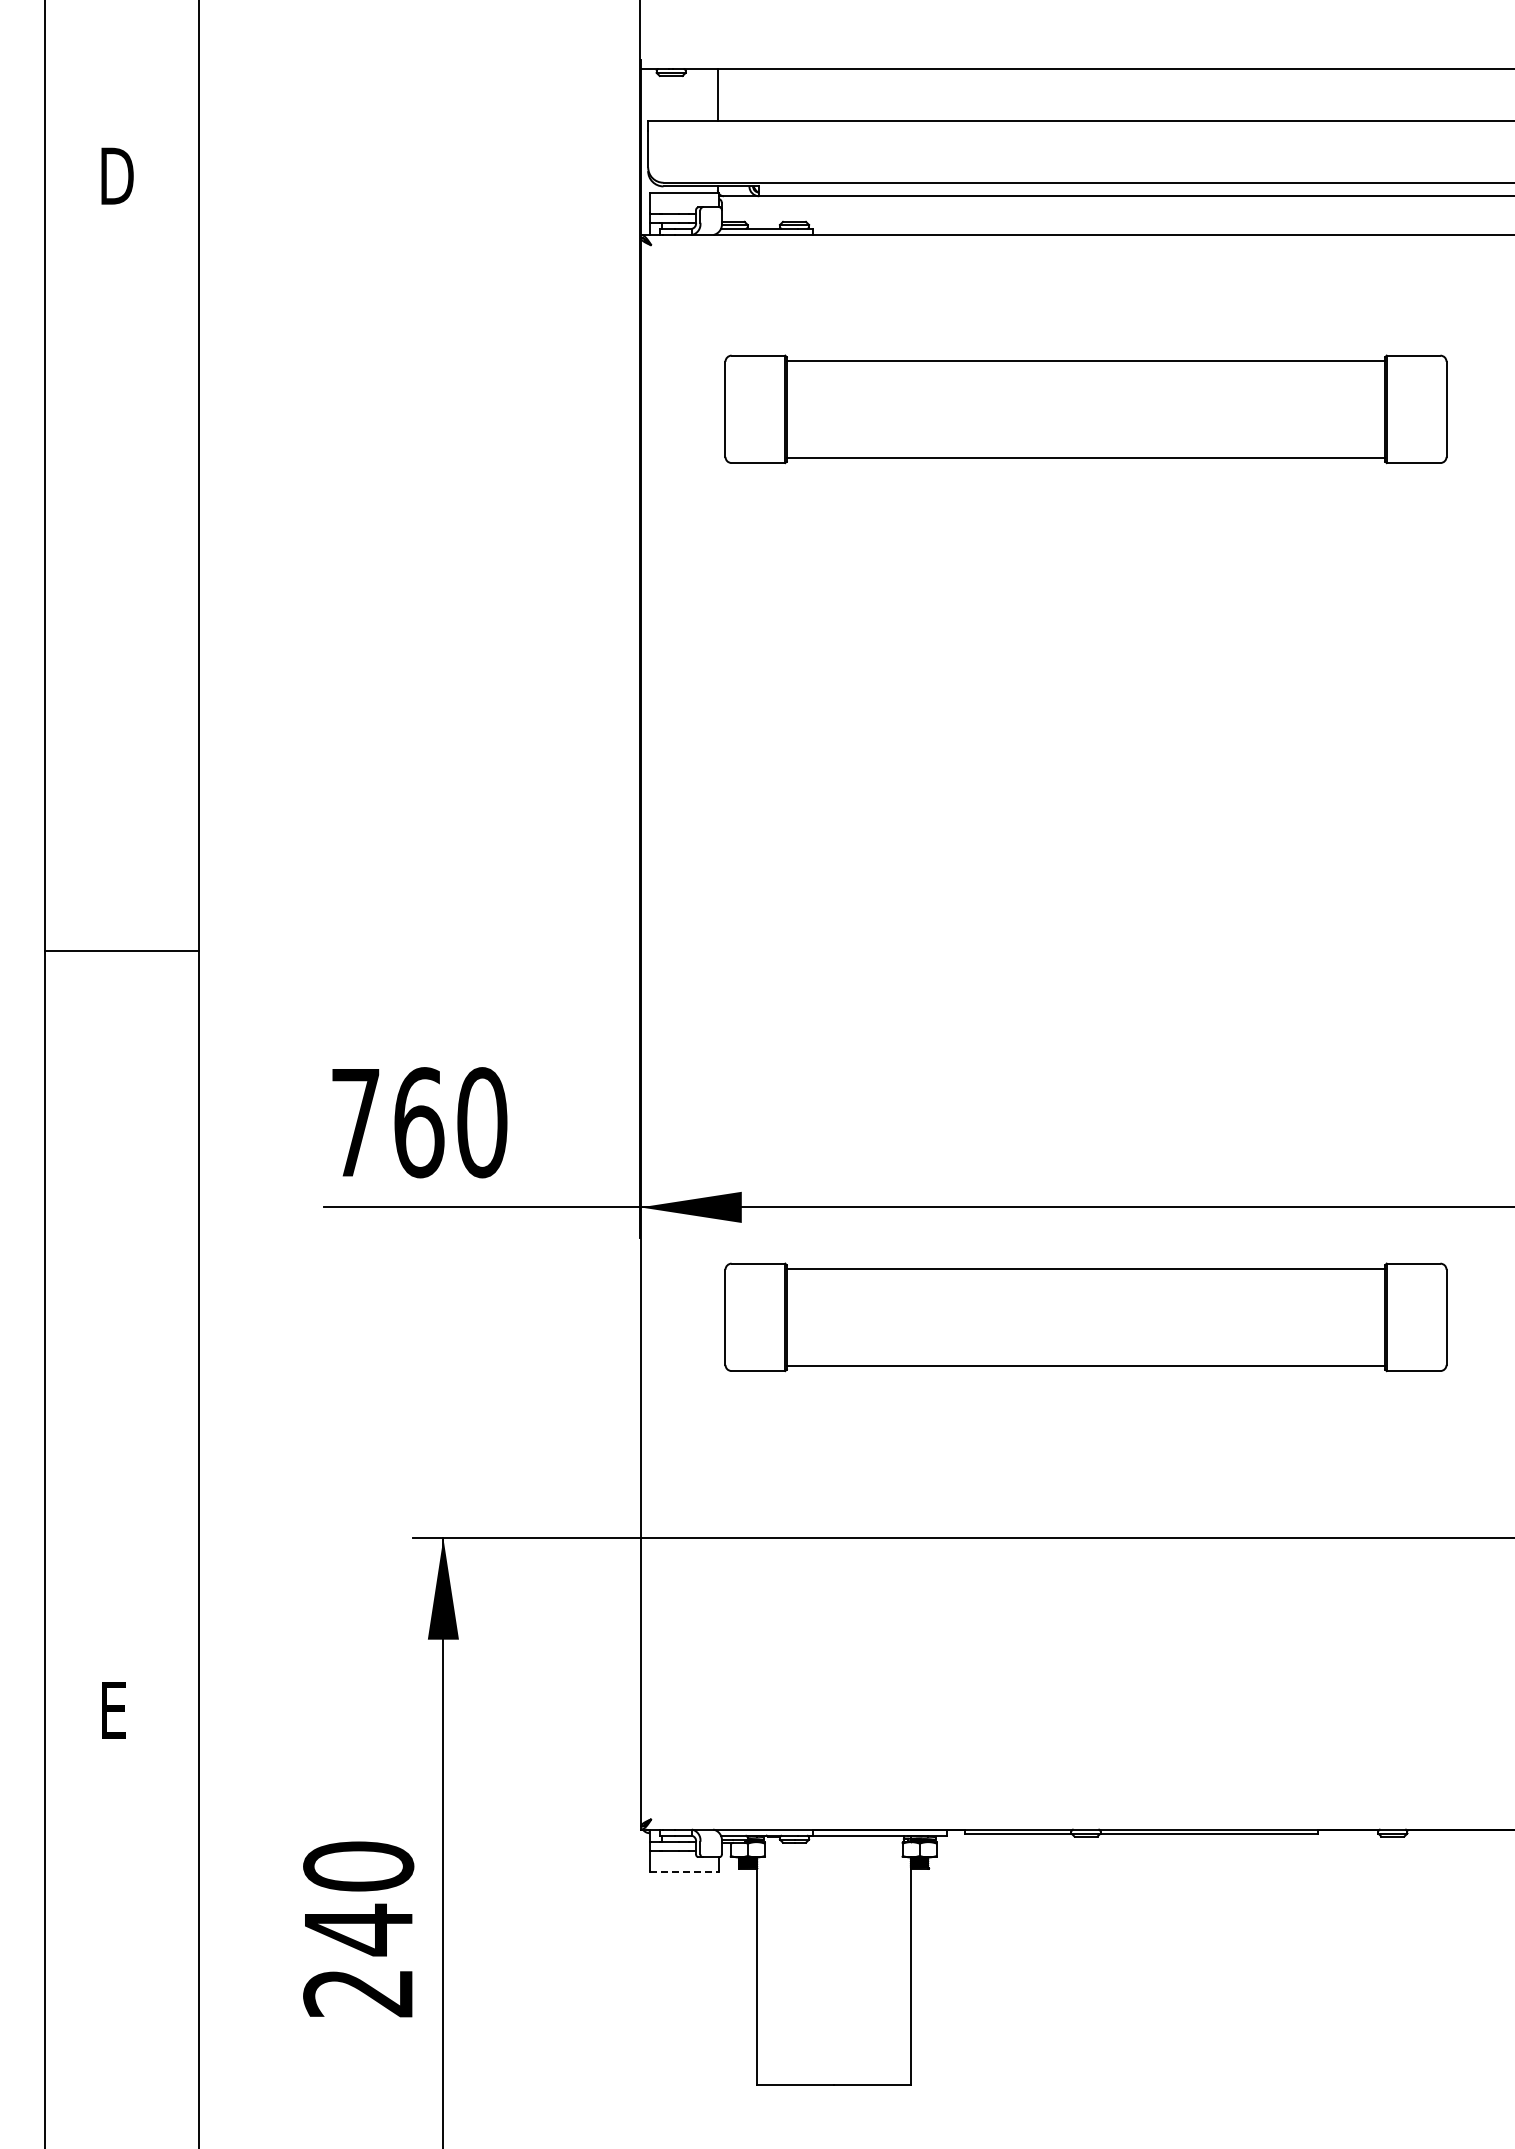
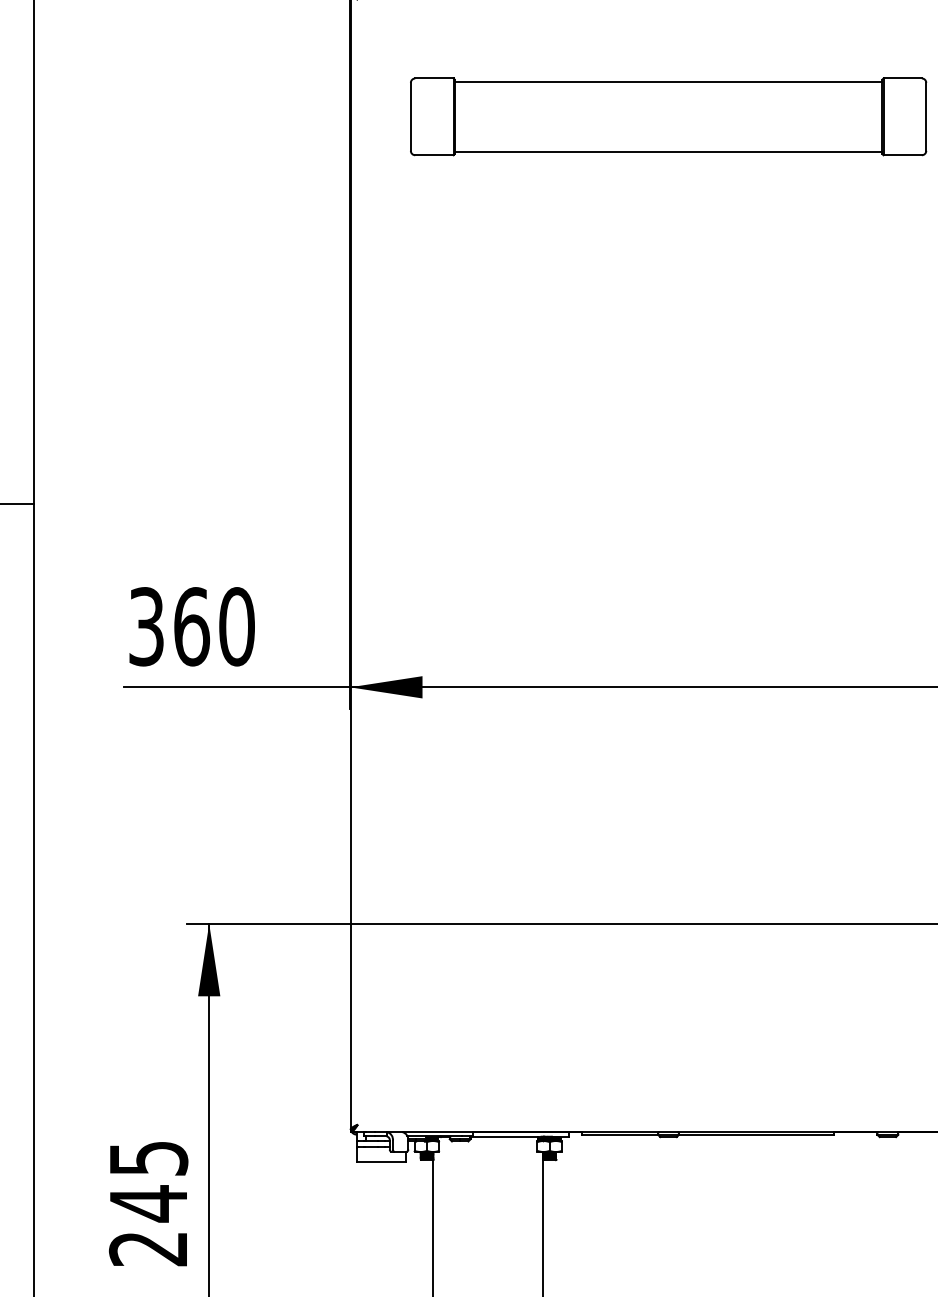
text: (355, 1122) -> (146, 626), 760 -> 360
part: (1085, 1317) -> (668, 766), removed
text: (358, 1866) -> (148, 1158), 240 -> 245
line: (684, 1871) -> (381, 1162), dashed -> solid

